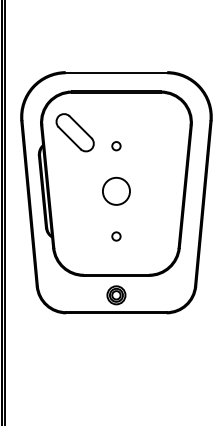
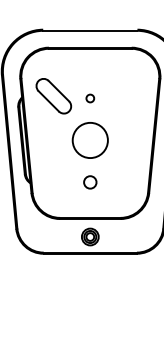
part: (74, 132) -> (53, 96), moved
circle: (116, 190) -> (90, 139), size x1.4
circle: (116, 236) -> (90, 182), size x1.6

